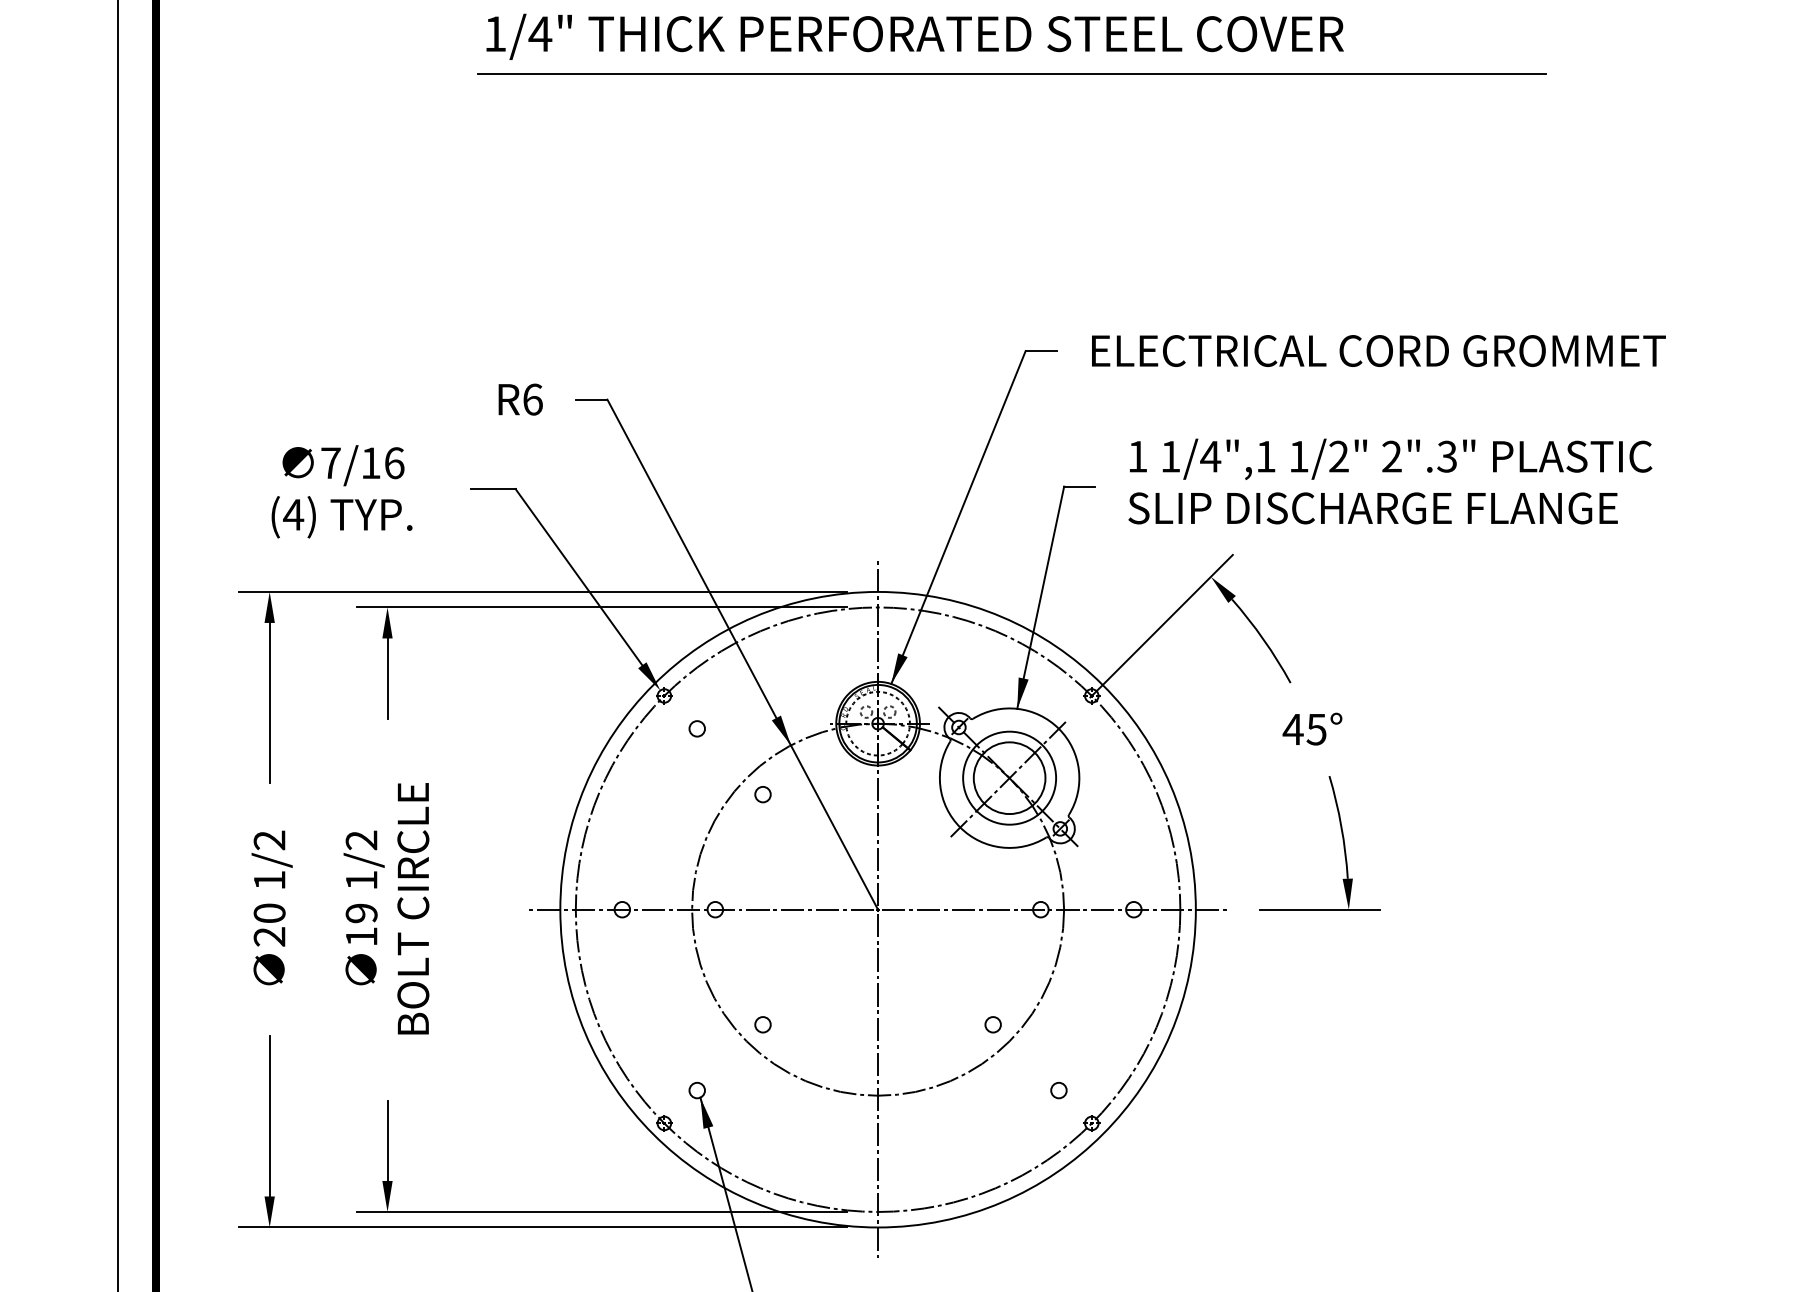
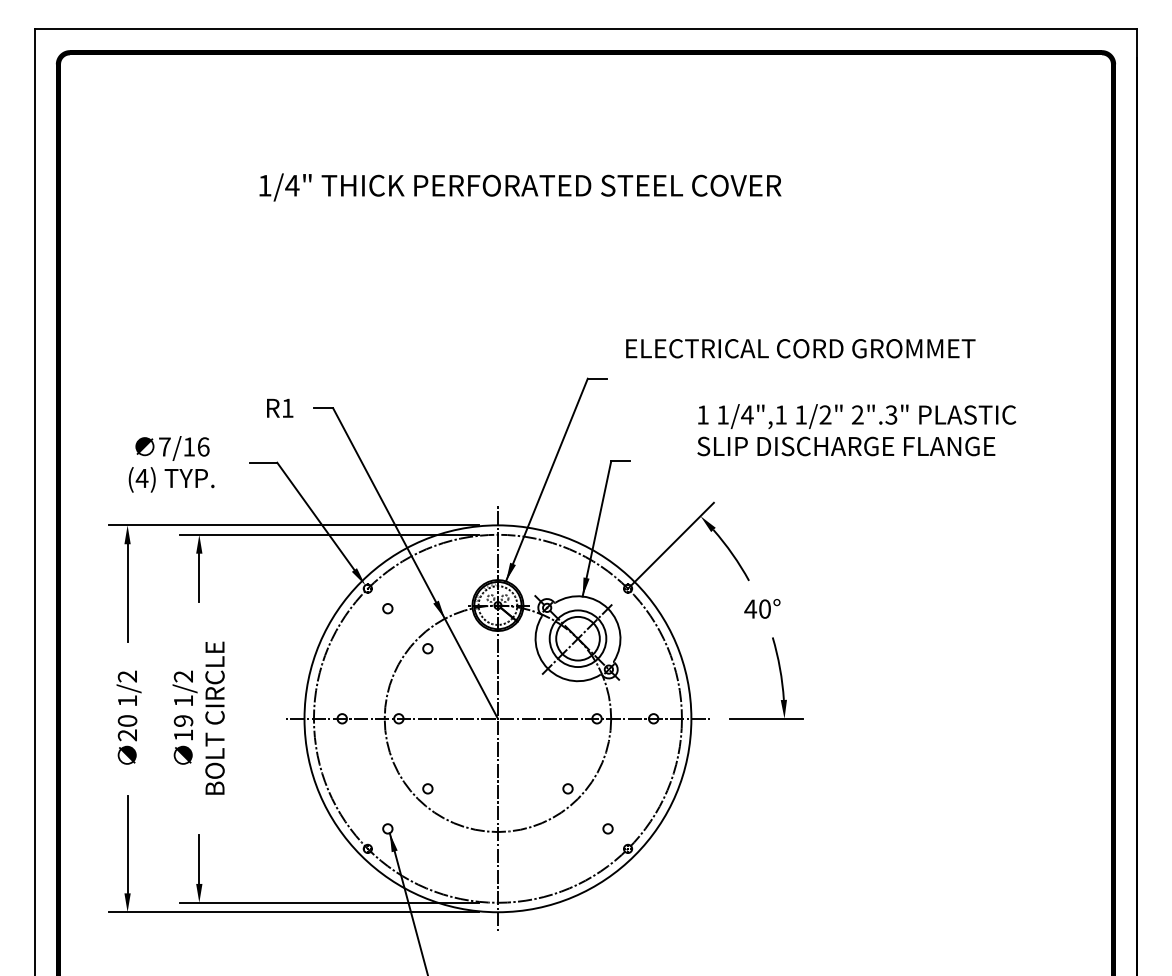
line: (1012, 73) -> (579, 209), removed
text: (1378, 350) -> (800, 348), moved
text: (532, 398) -> (287, 407), R6 -> R1
text: (1389, 482) -> (856, 430), moved
text: (1315, 728) -> (764, 608), 45° -> 40°

